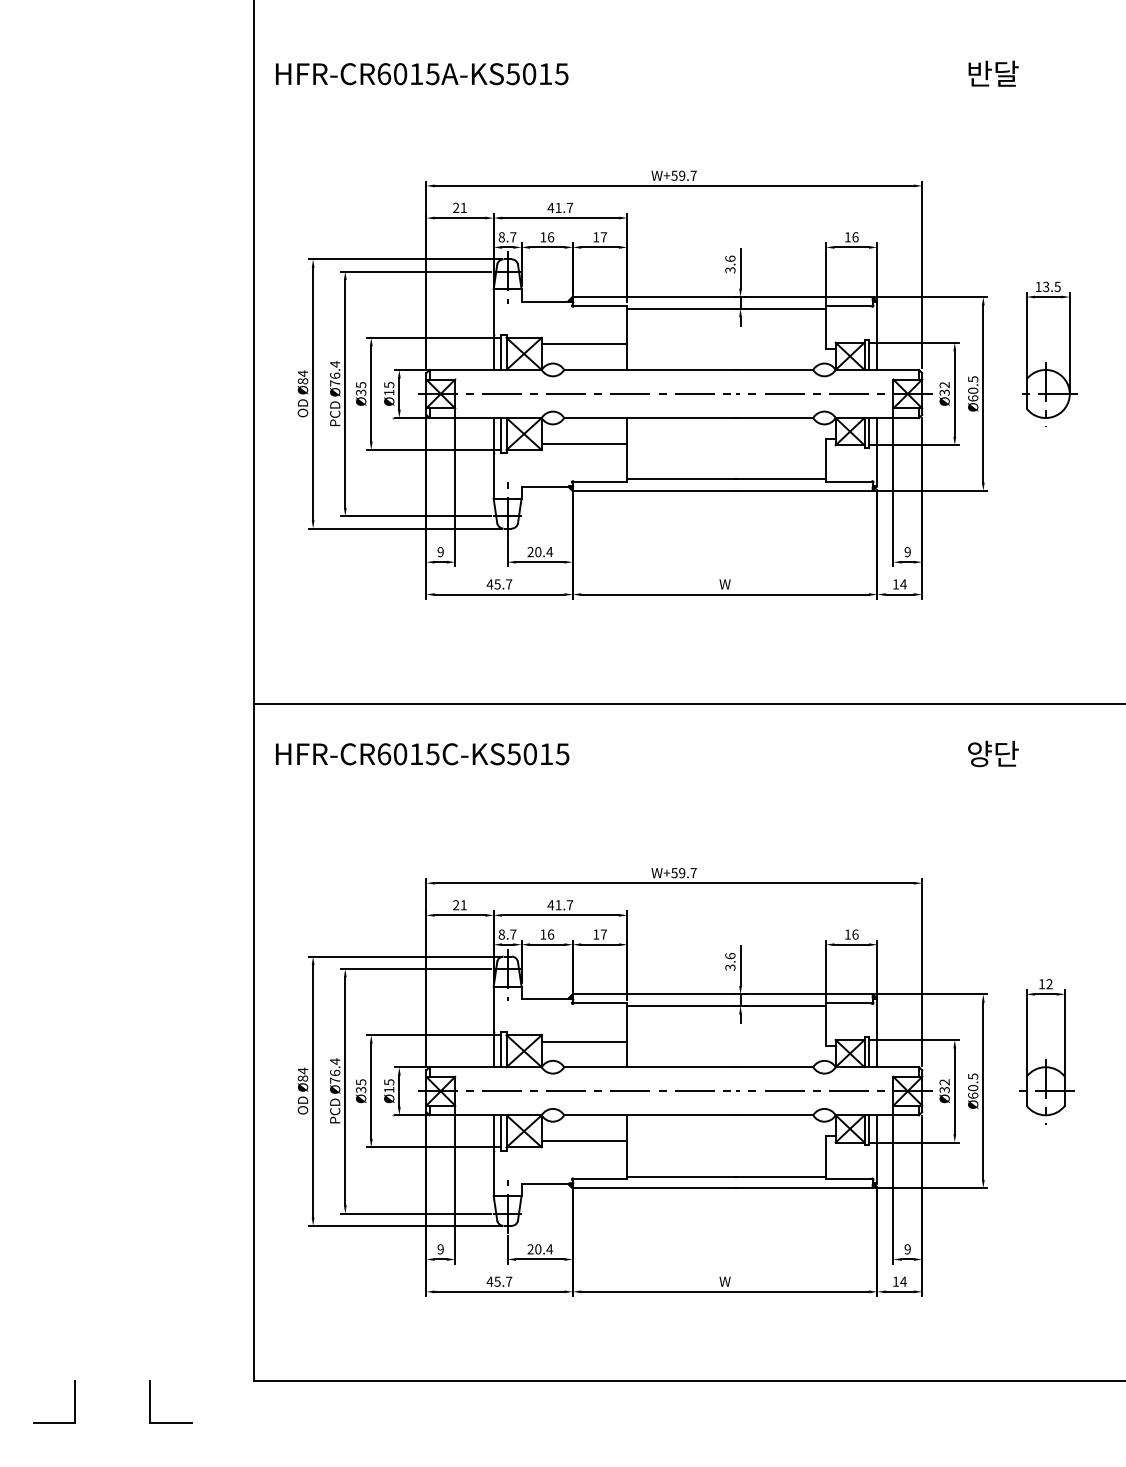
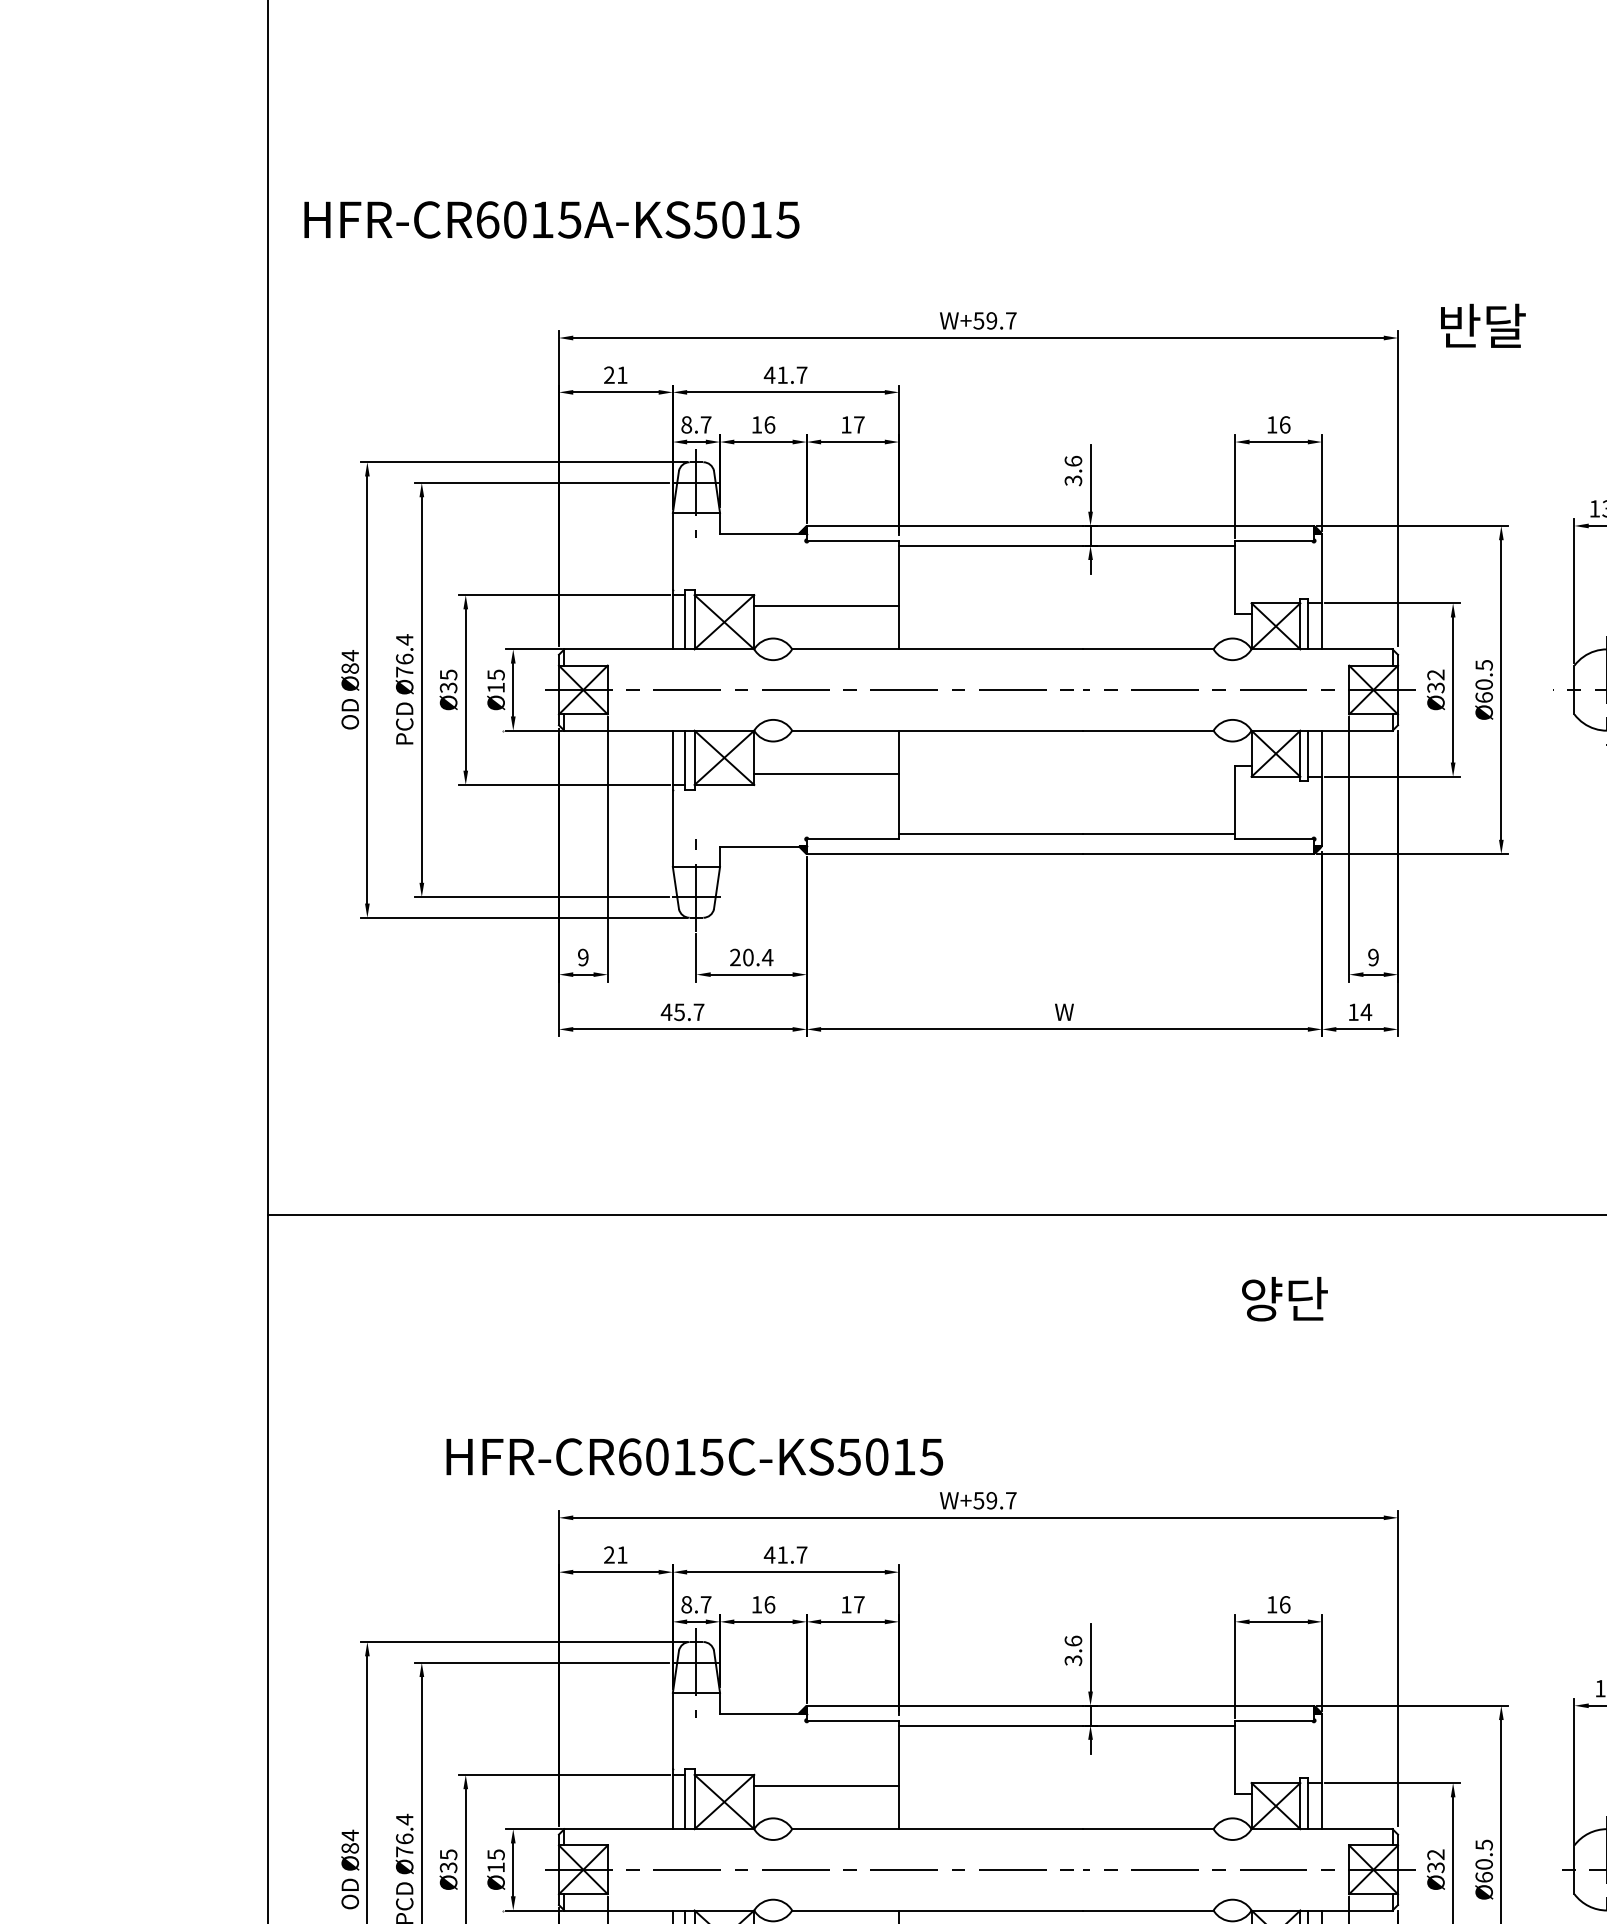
text: (993, 73) -> (1483, 325), moved
text: (422, 74) -> (552, 220), moved
text: (993, 753) -> (1285, 1298), moved
text: (422, 754) -> (694, 1457), moved

